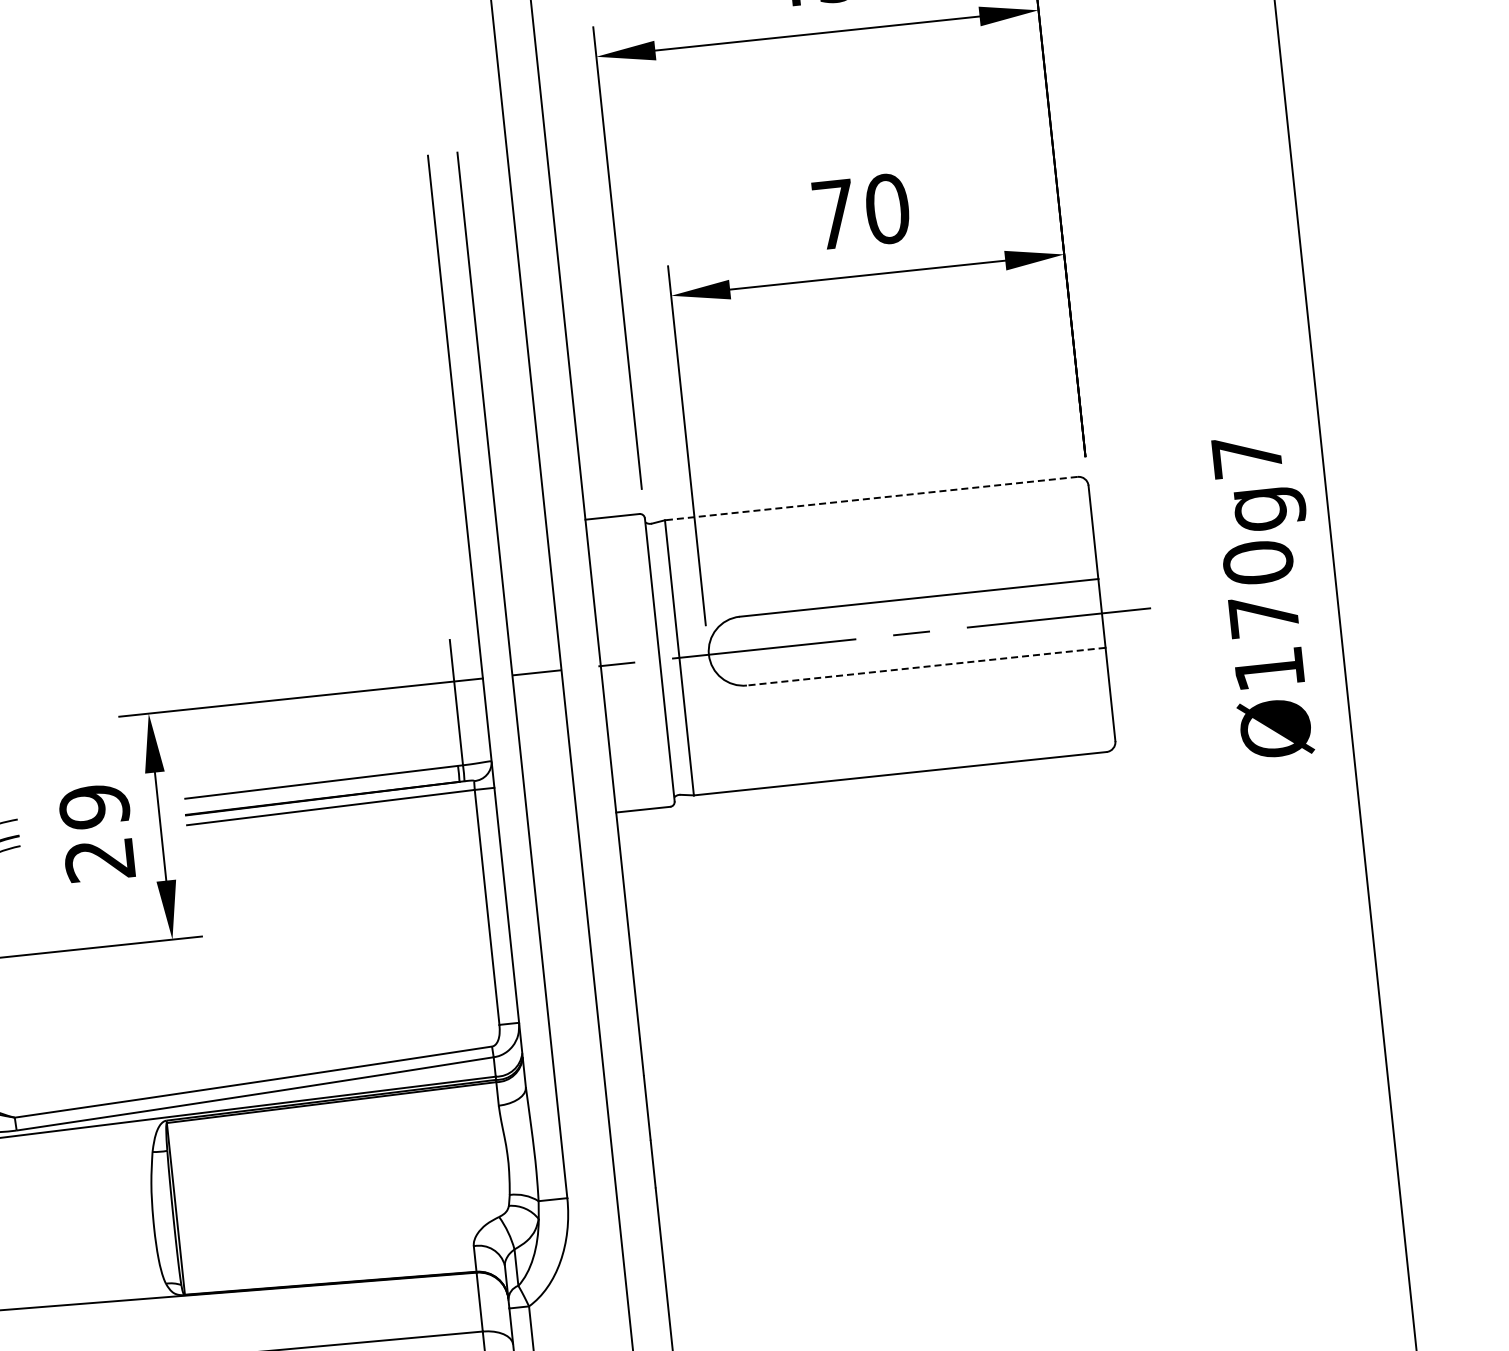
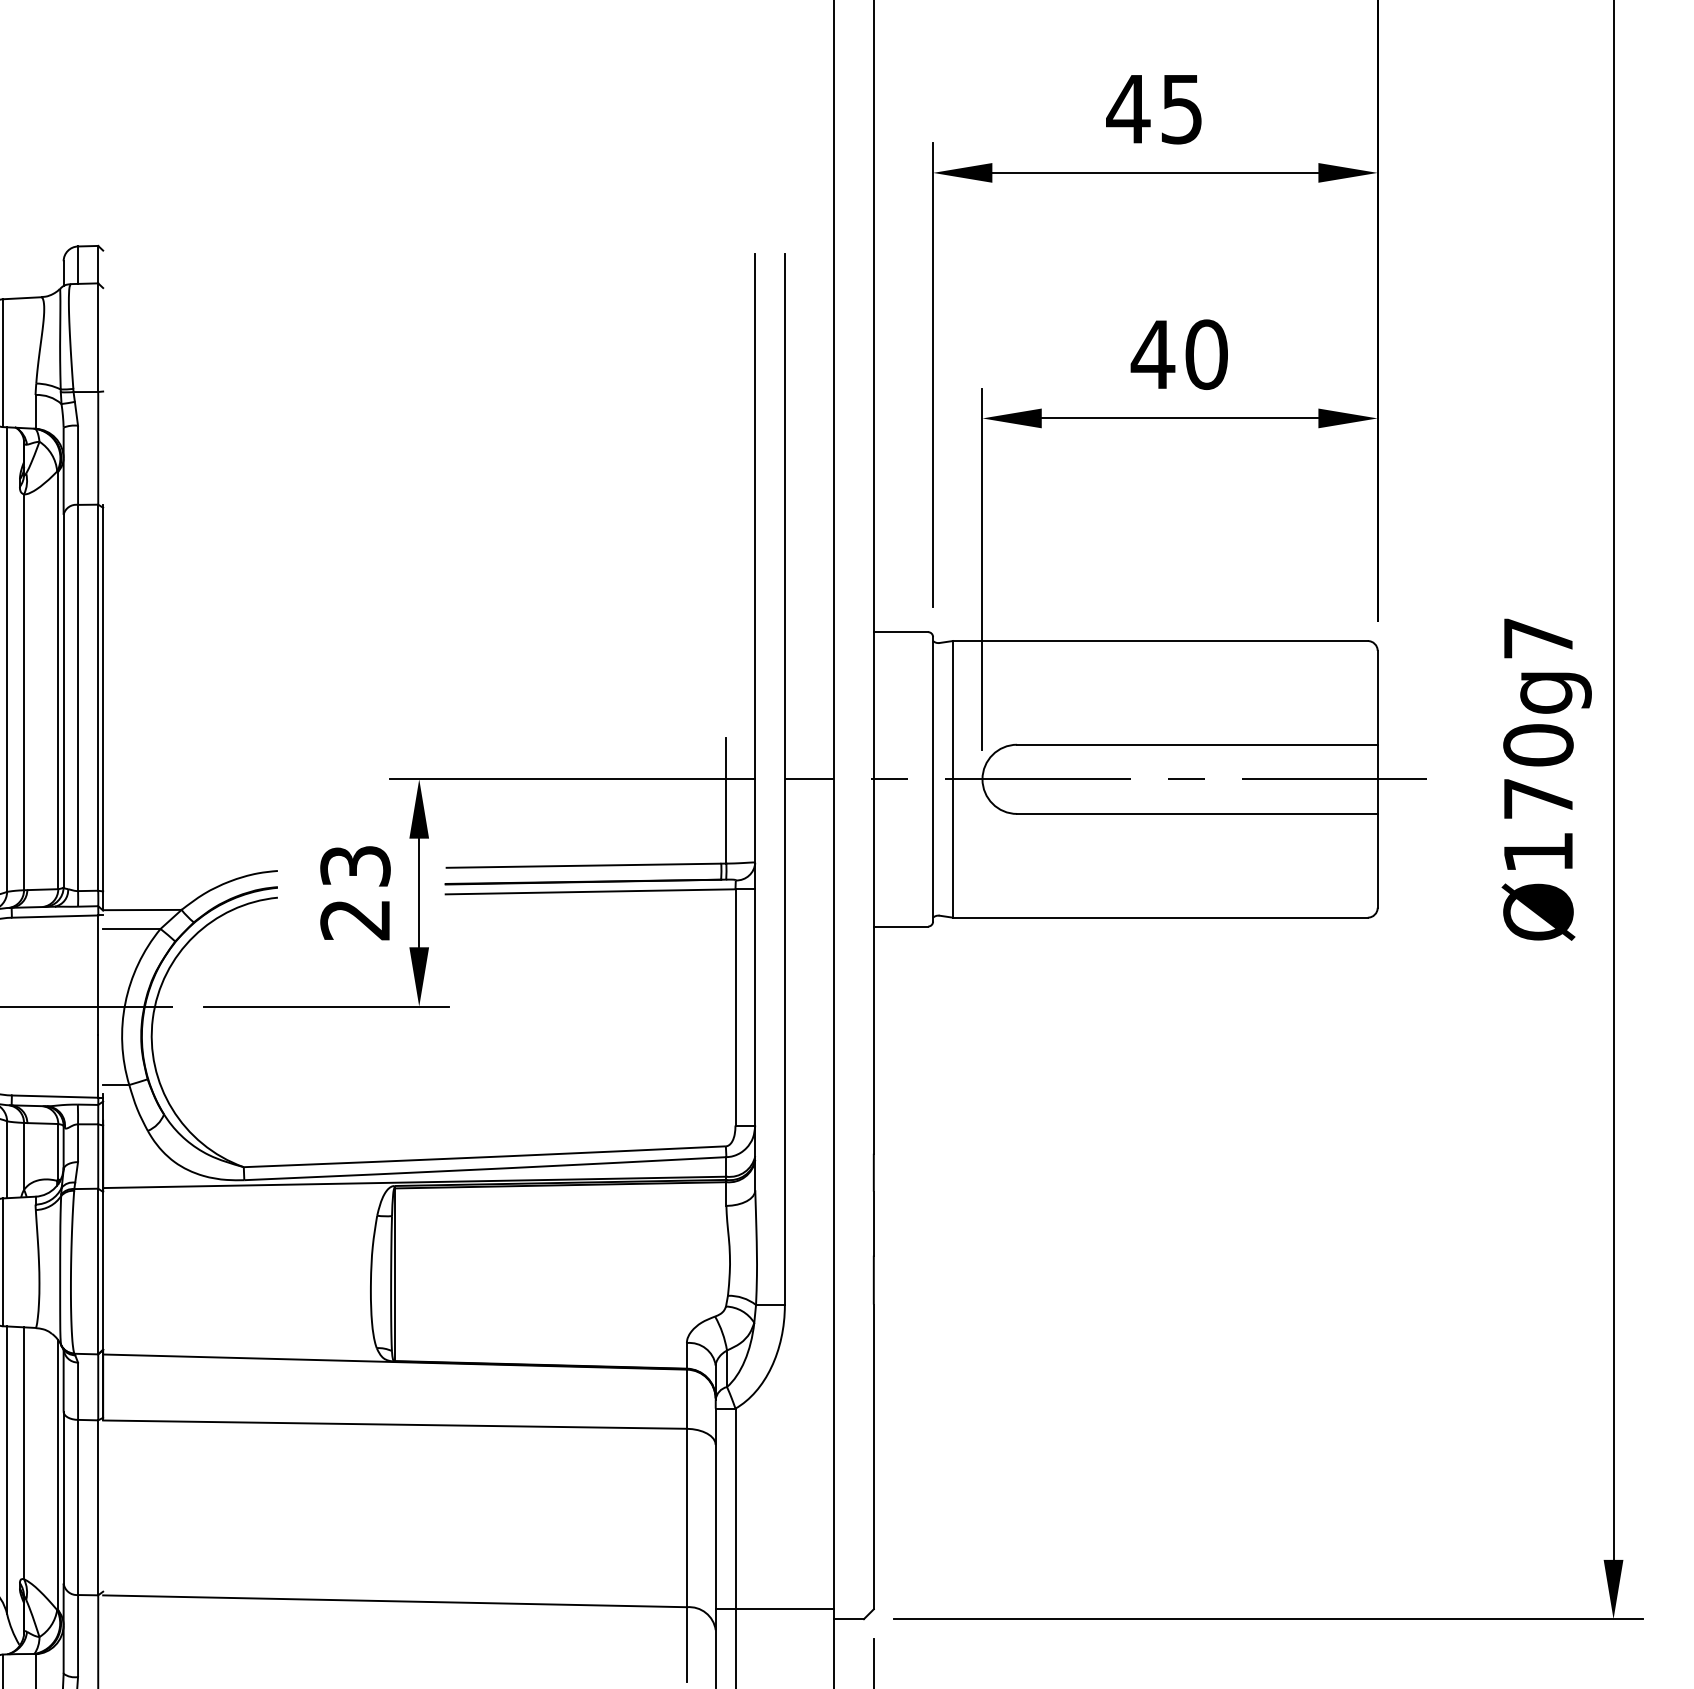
text: (833, 214) -> (1152, 354), 70 -> 40
line: (870, 499) -> (1159, 641), dashed -> solid
line: (925, 666) -> (1196, 813), dashed -> solid
text: (94, 806) -> (355, 866), 29 -> 23

